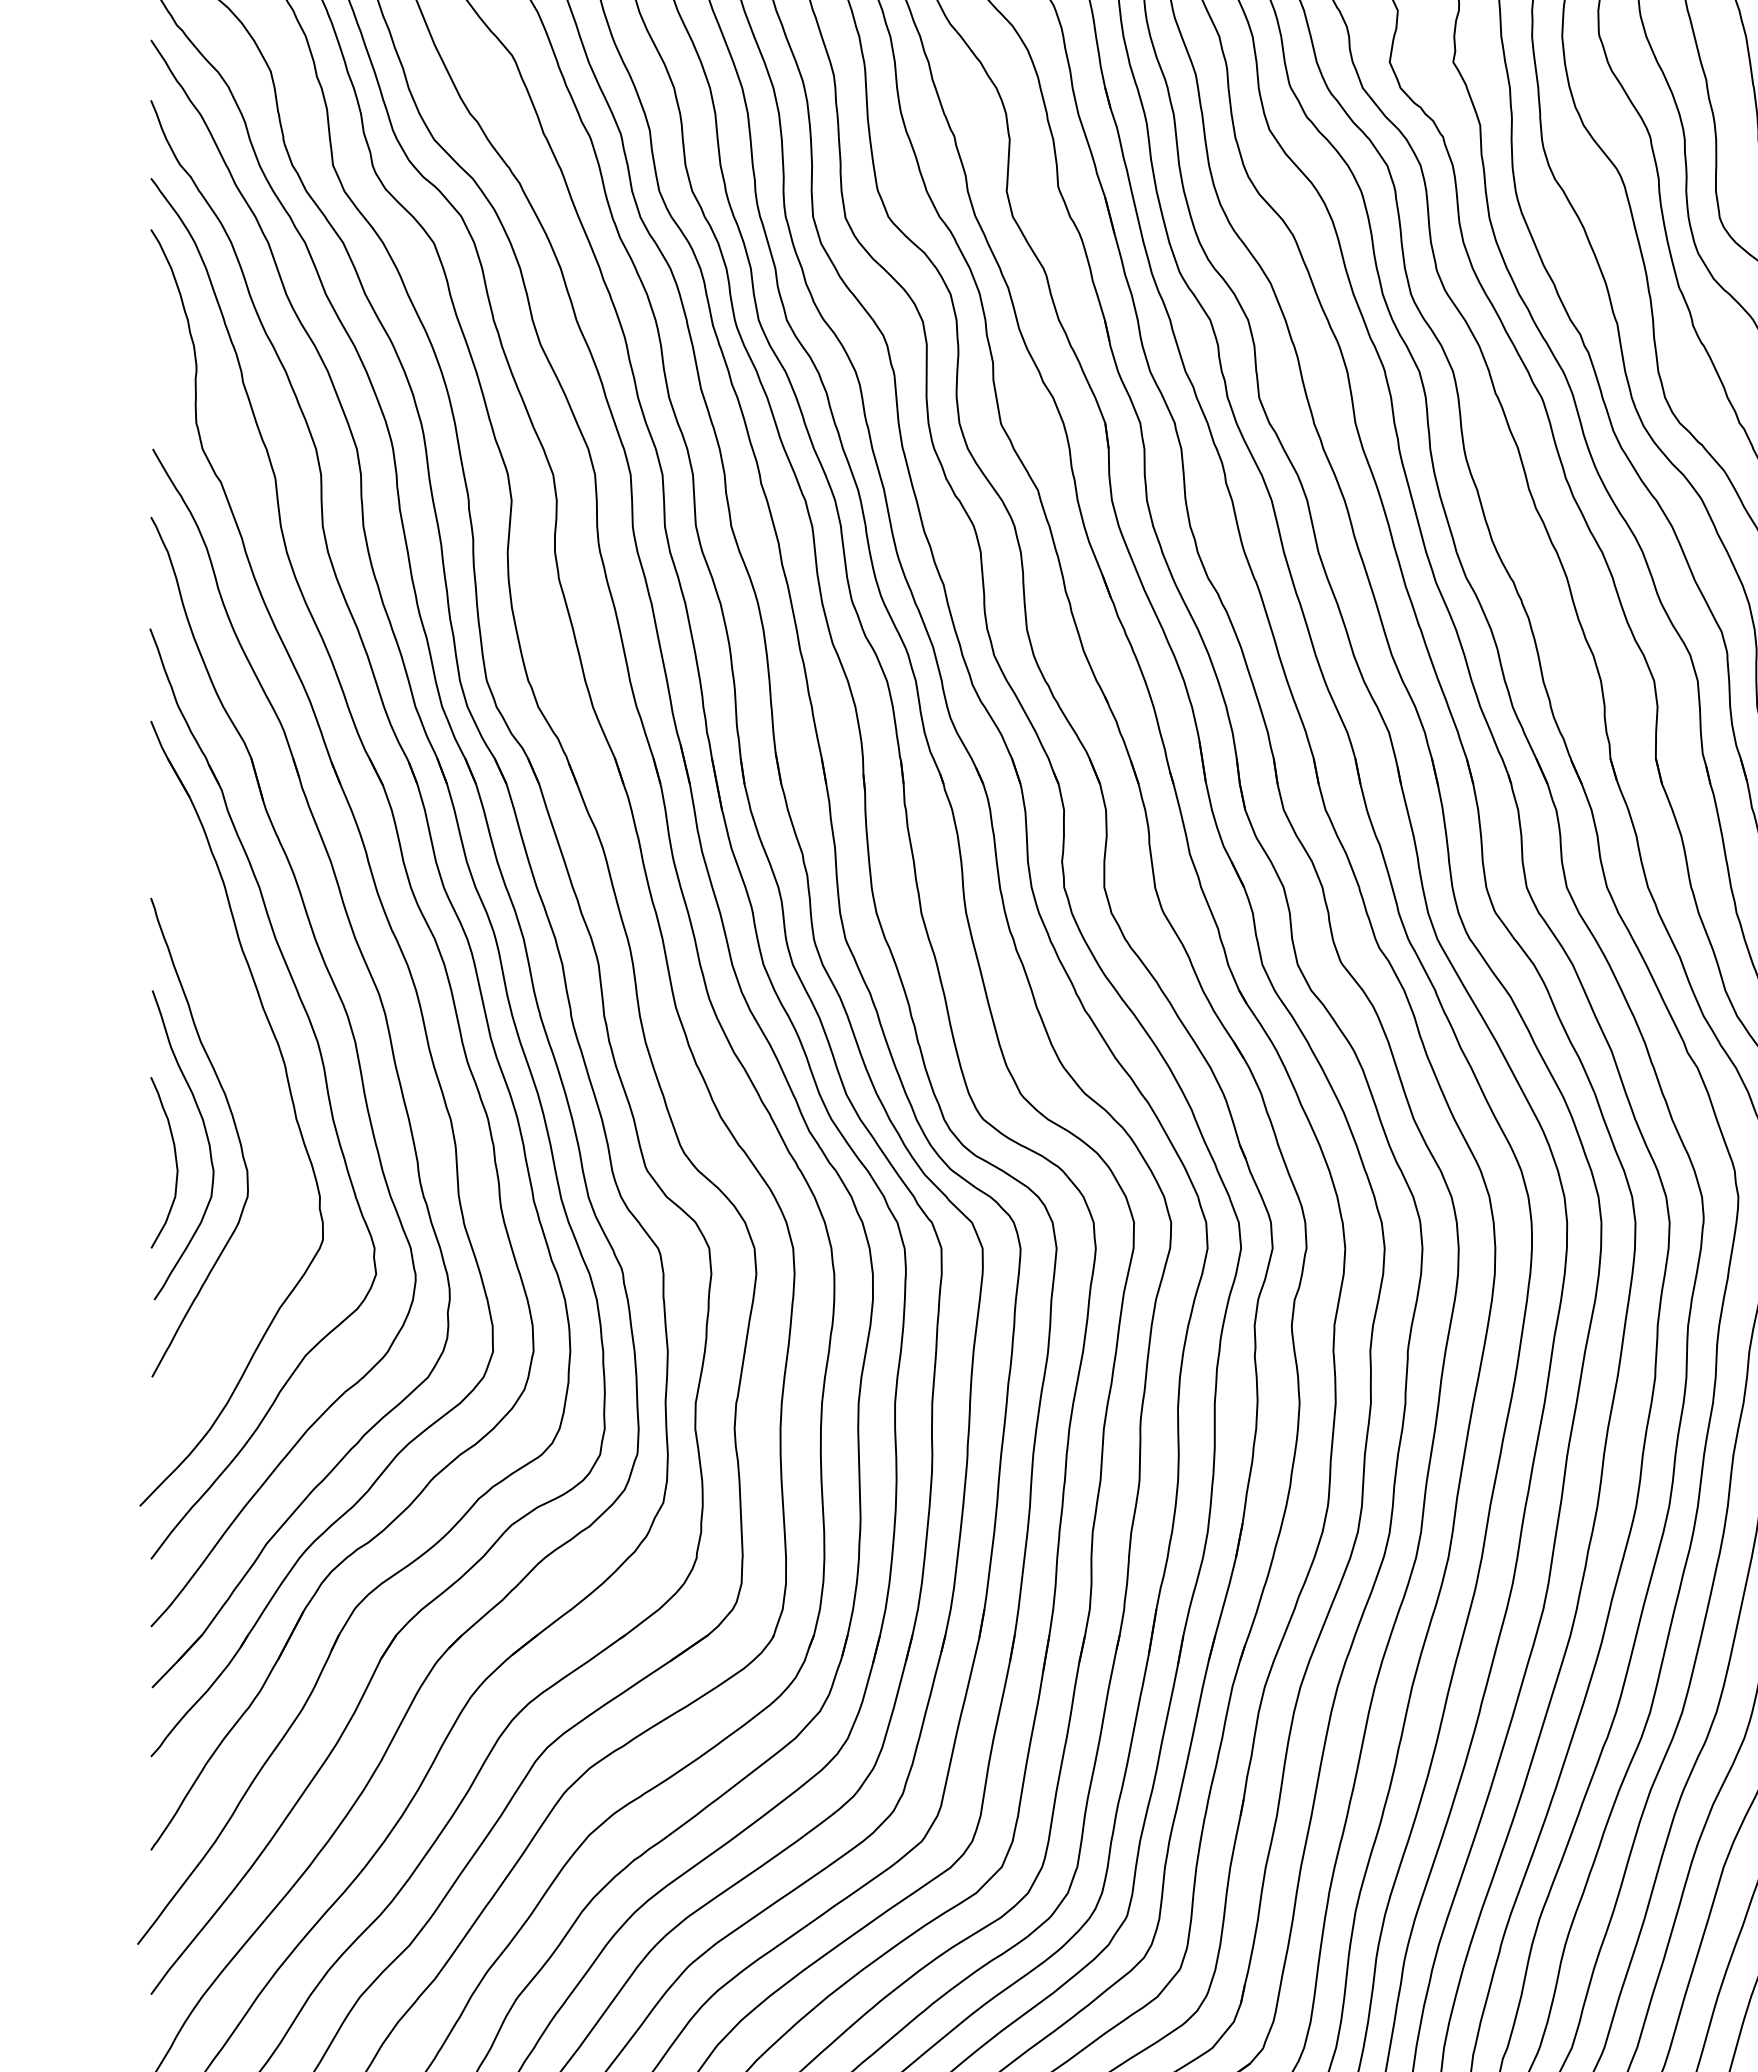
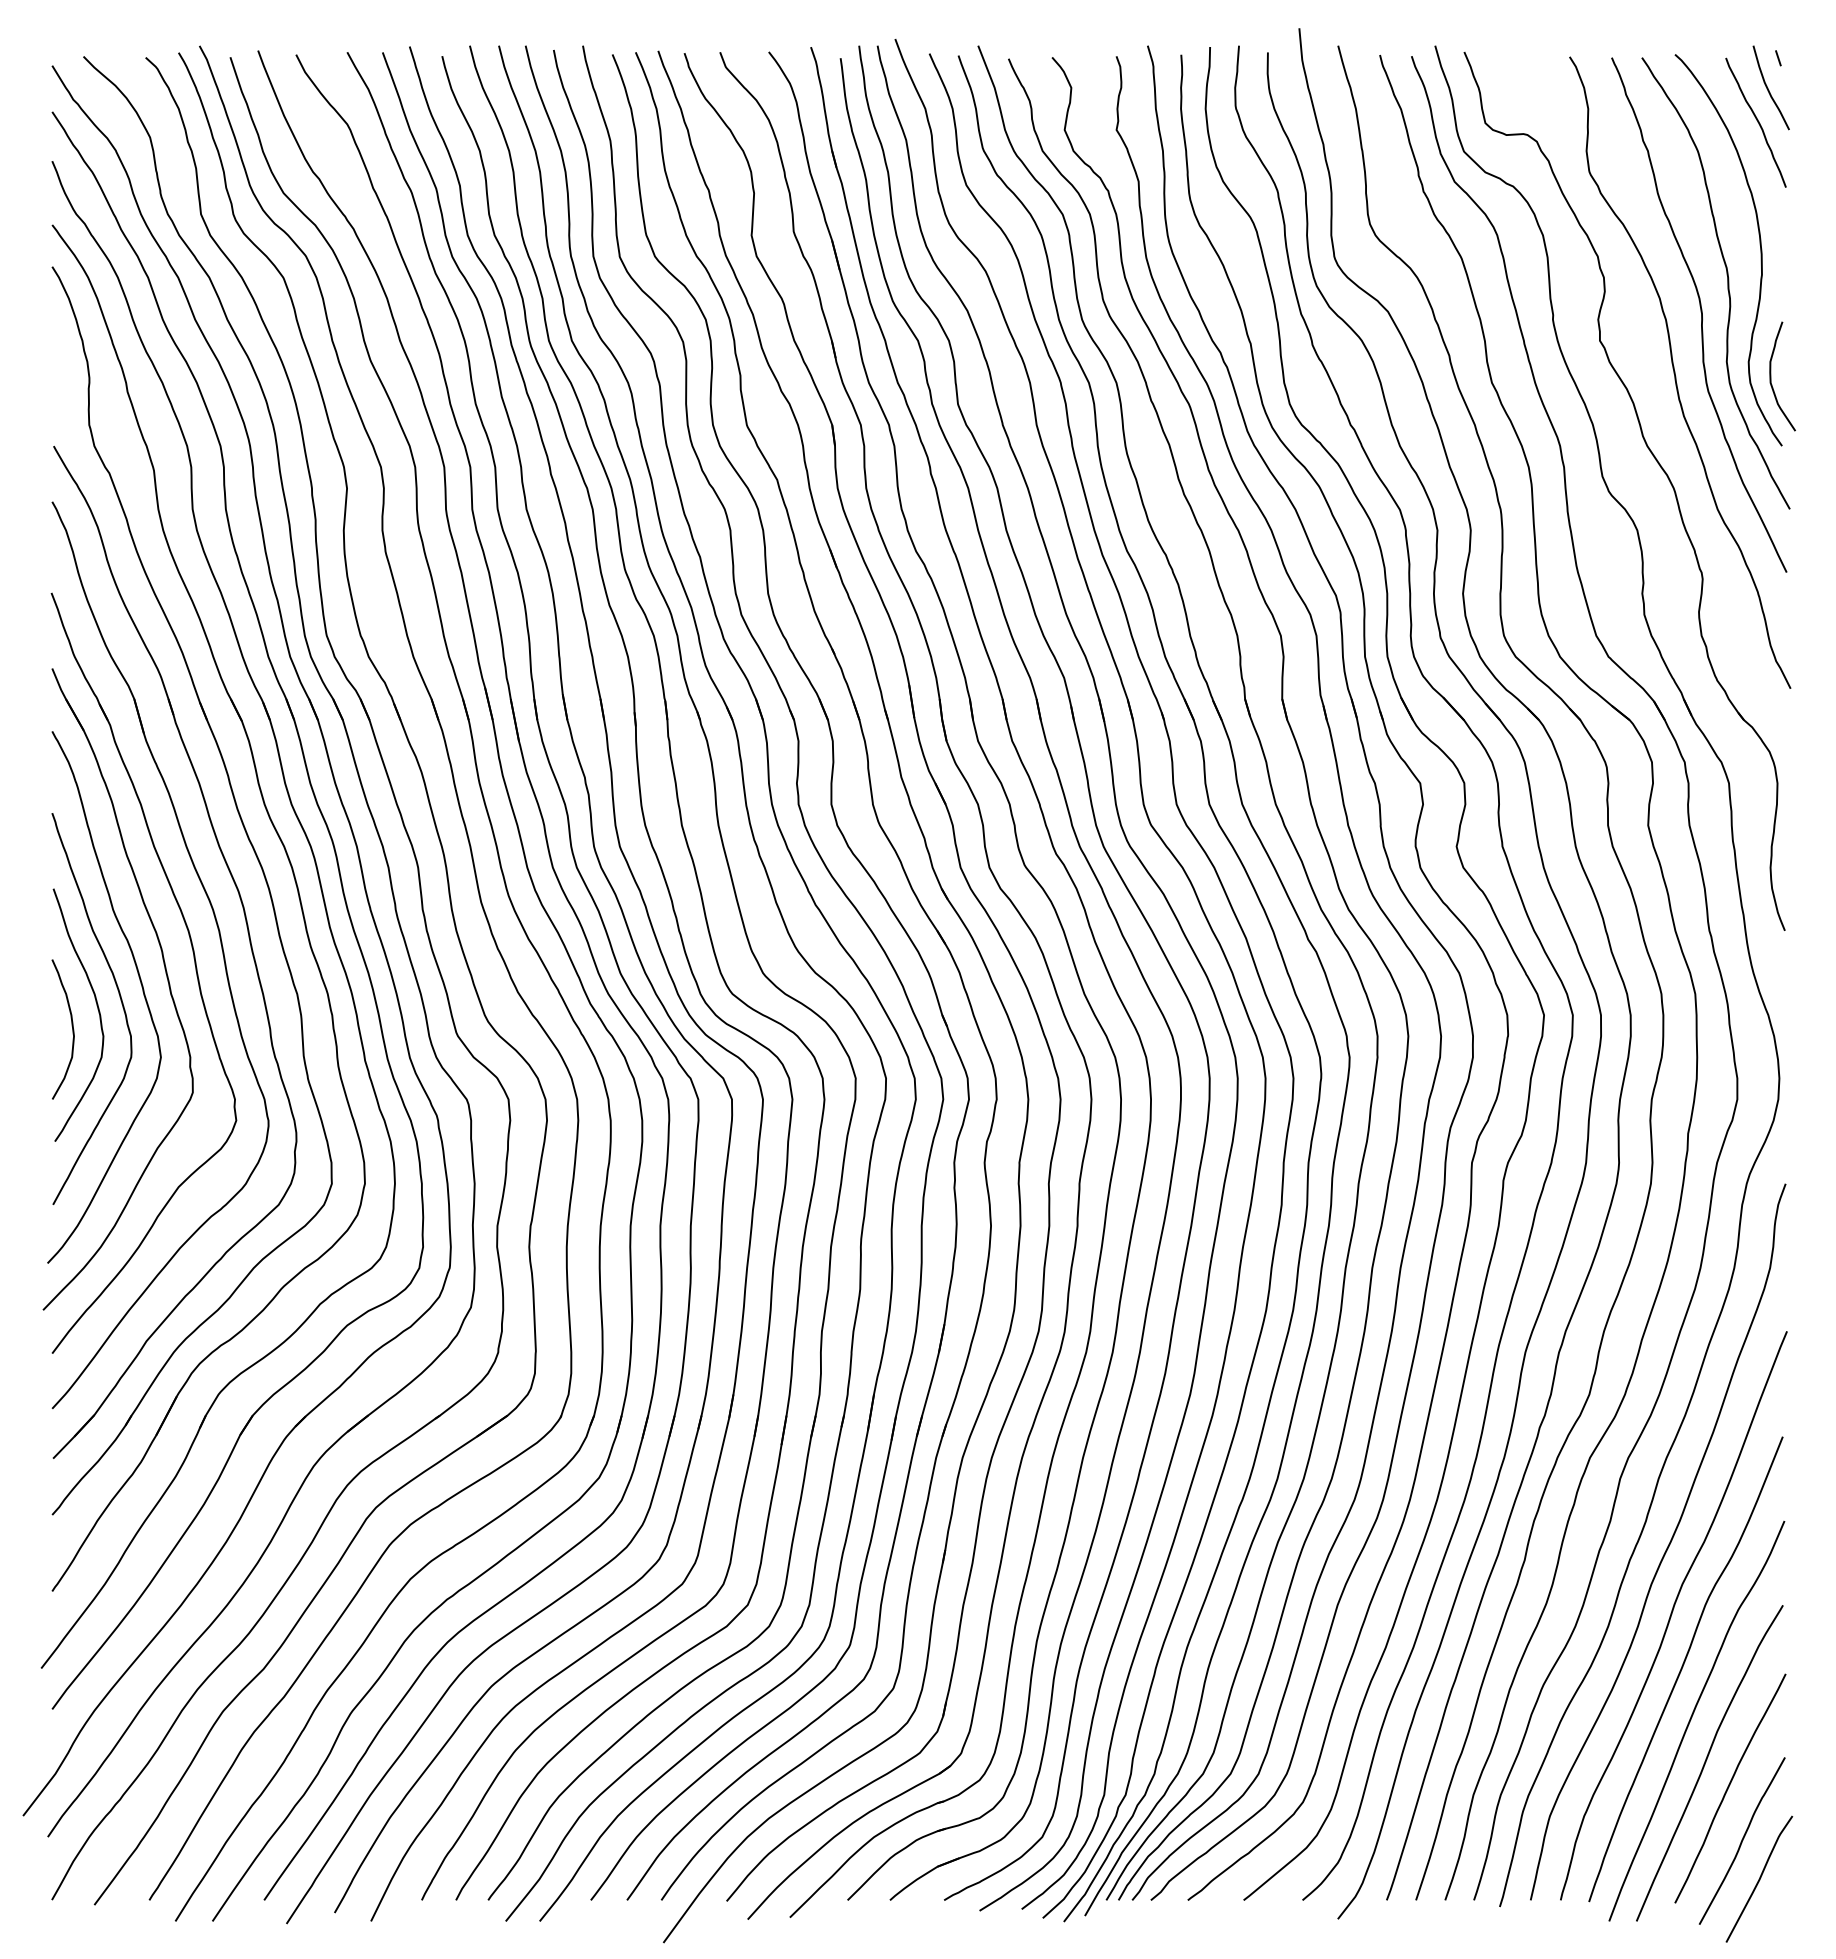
curve: (260, 1111) -> (141, 987), added

